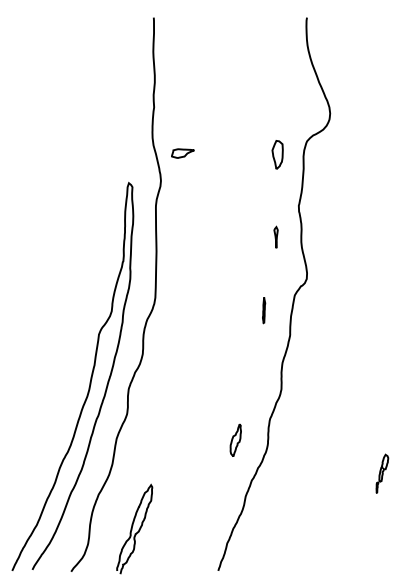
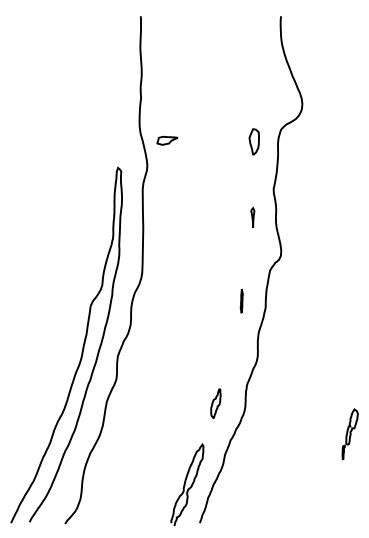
line: (264, 310) -> (242, 301), moved
part: (382, 473) -> (350, 433), size x1.43
curve: (132, 528) -> (185, 484), moved

